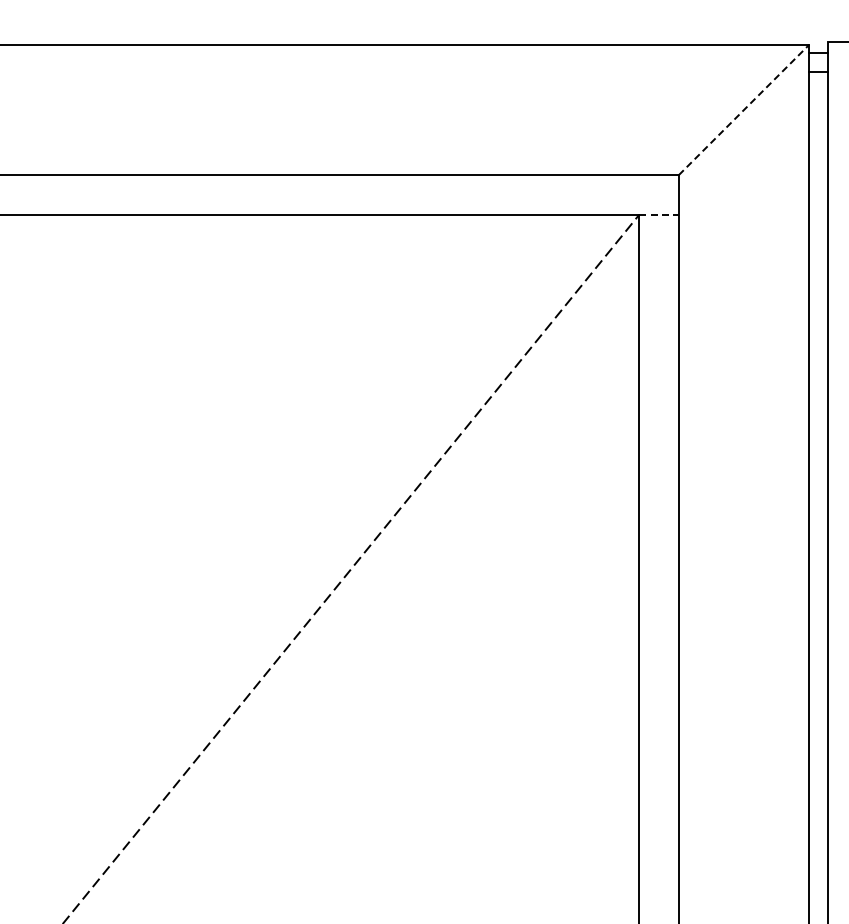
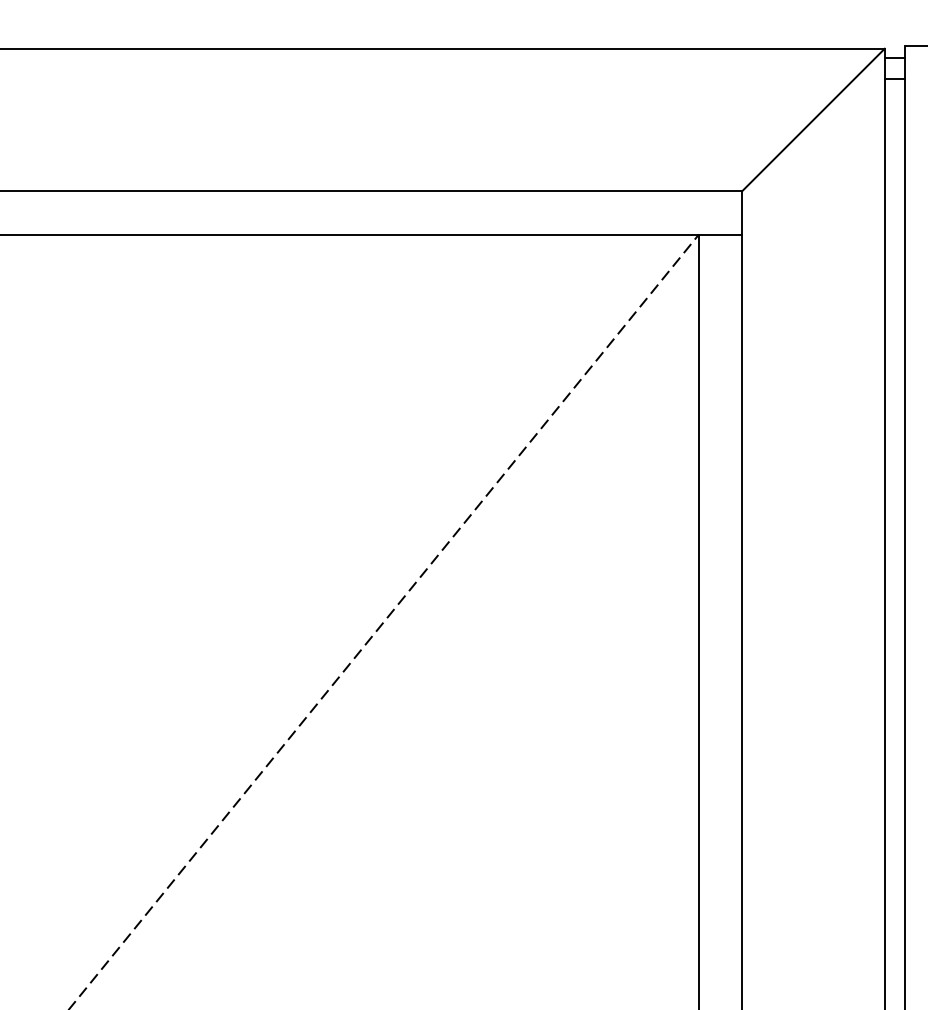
line: (744, 109) -> (813, 119), dashed -> solid
line: (659, 214) -> (720, 234), dashed -> solid

